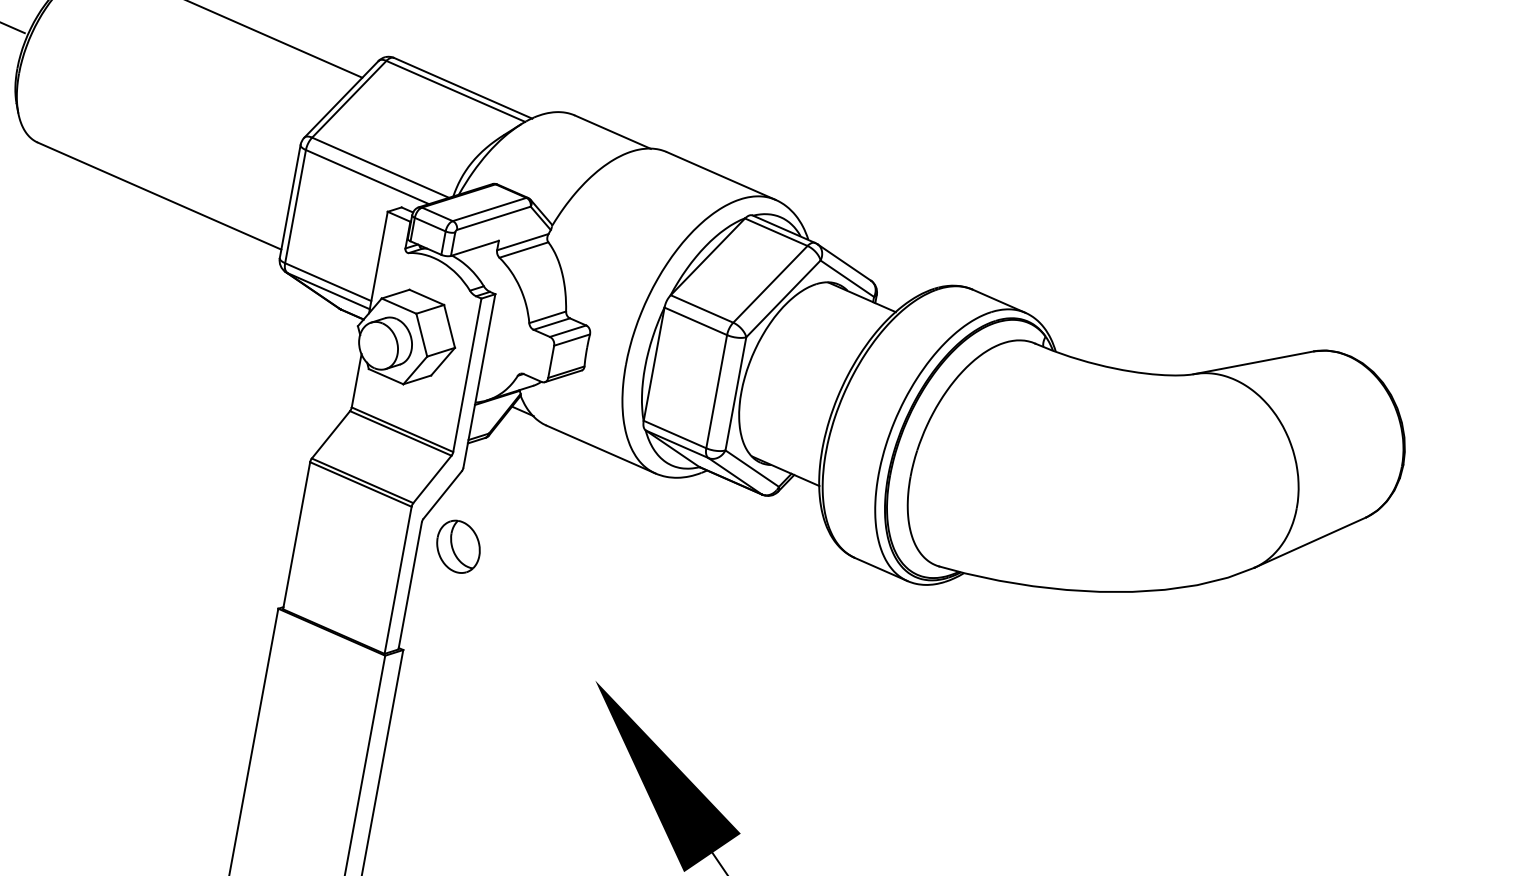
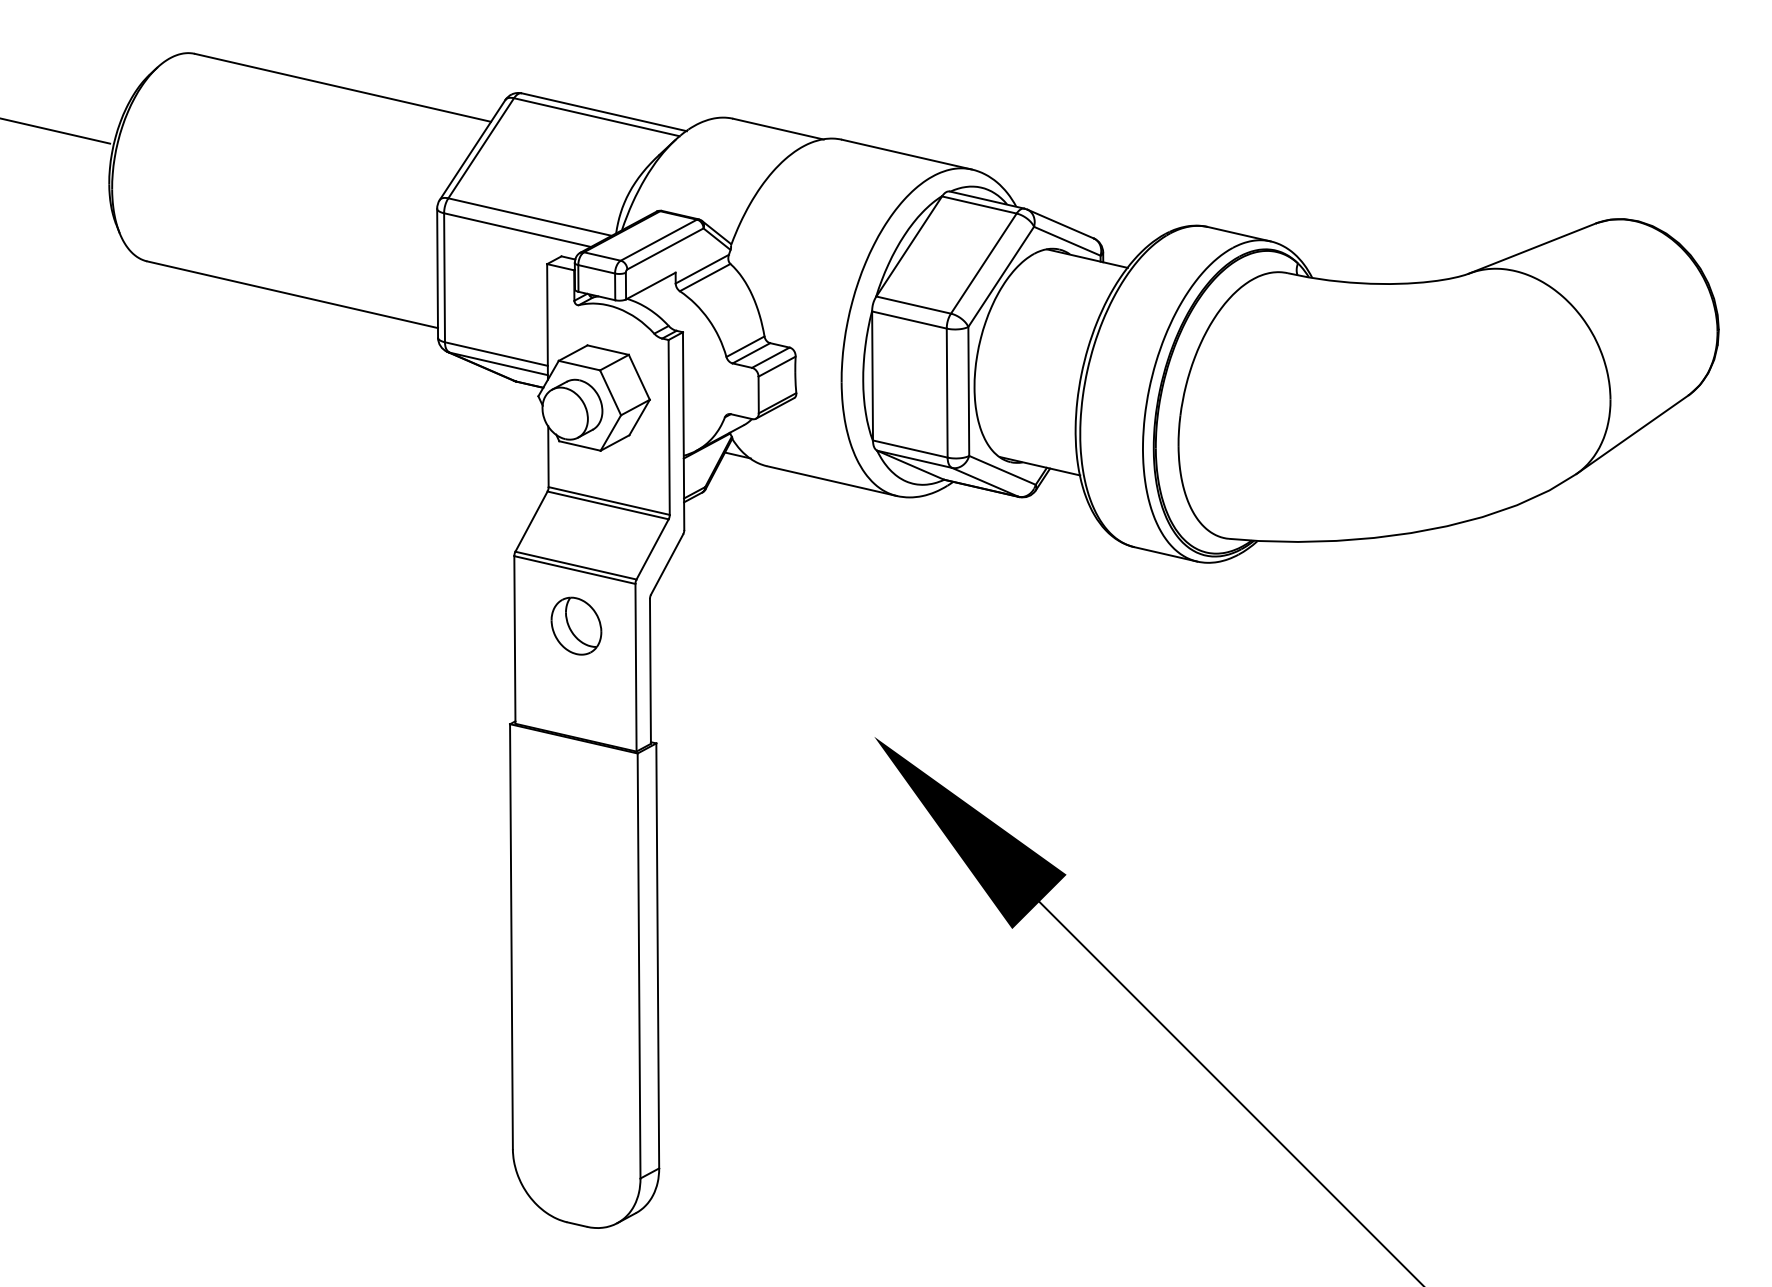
part: (458, 546) -> (576, 625), moved

